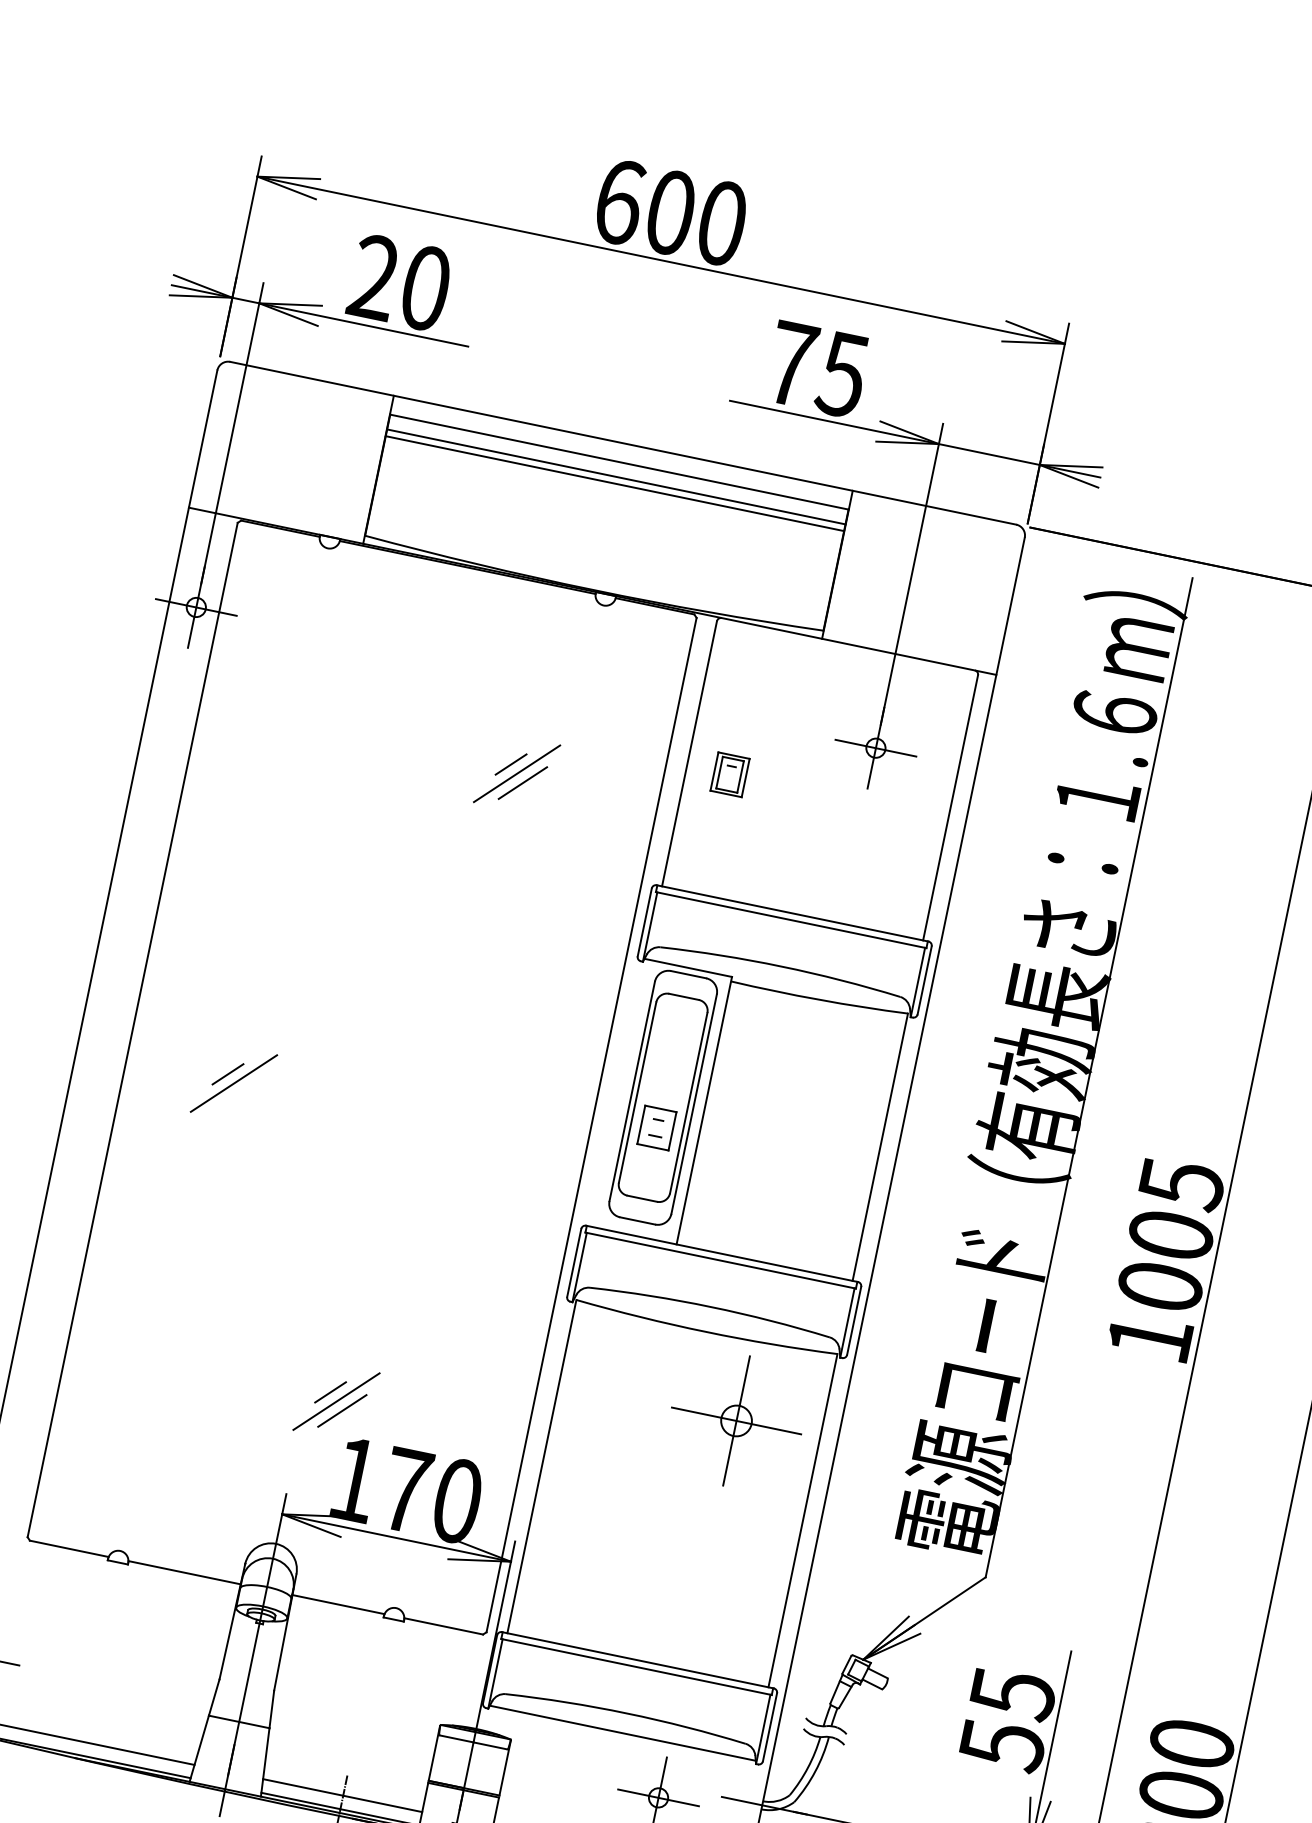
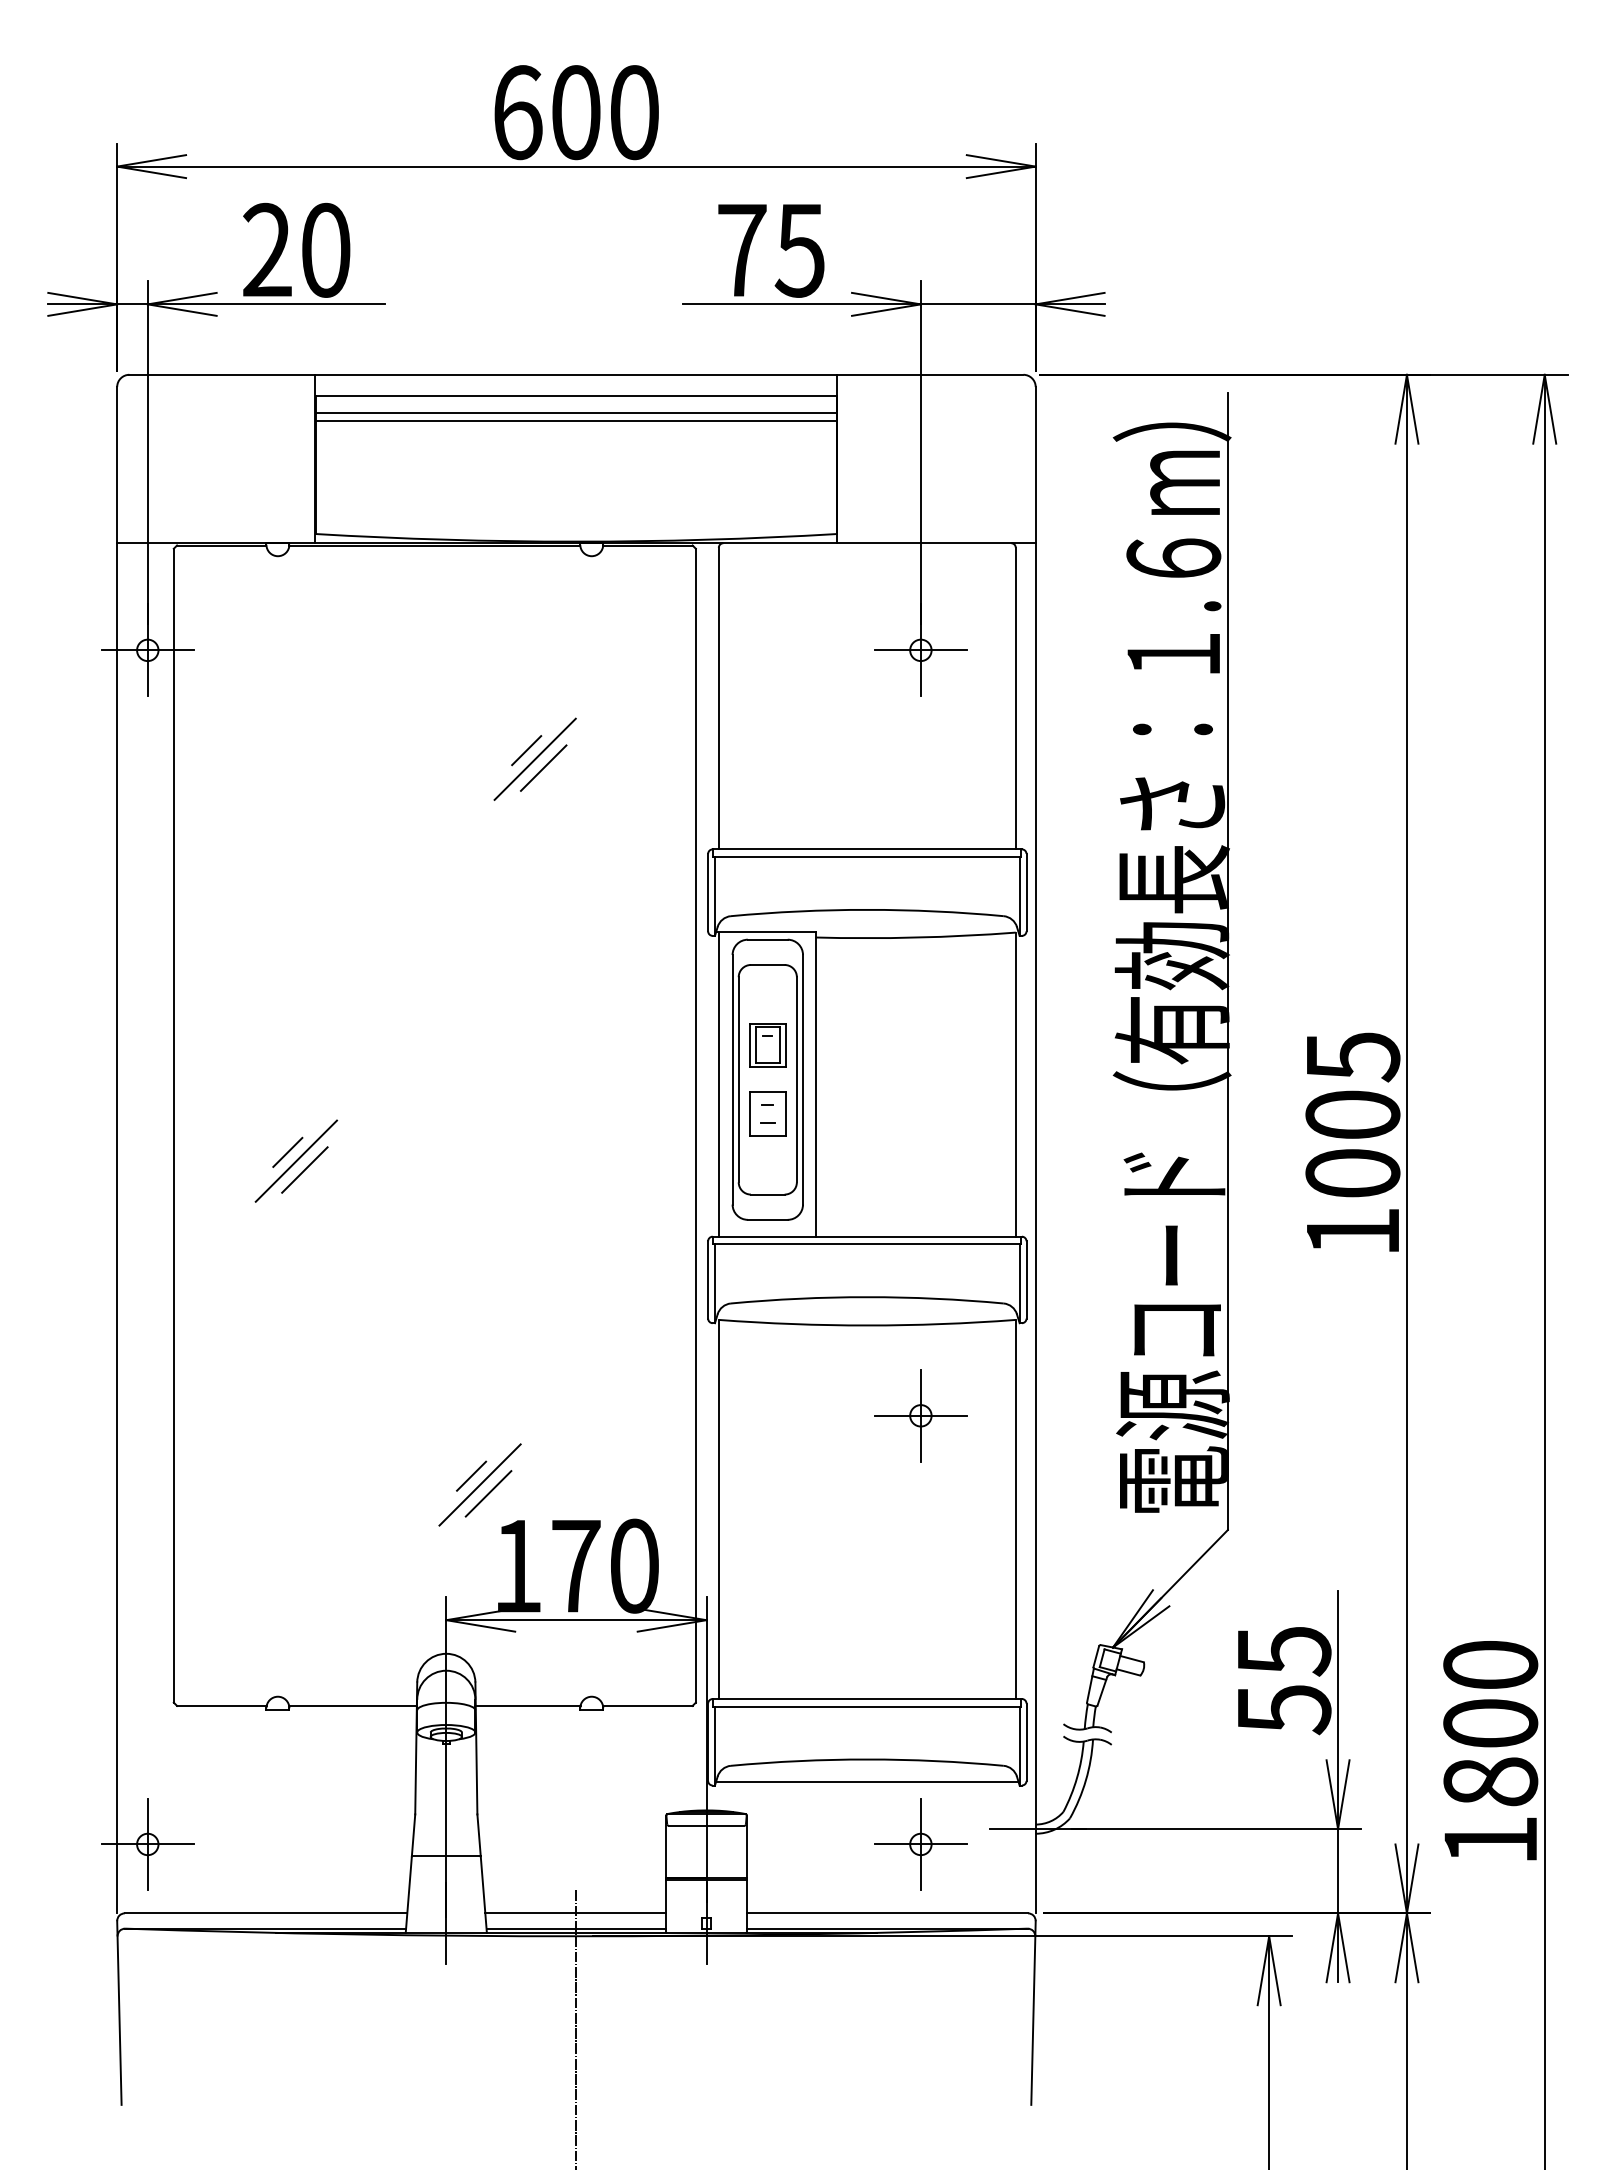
part: (729, 774) -> (767, 1045), moved
line: (239, 1092) -> (304, 1169), added
line: (618, 1092) -> (718, 1084), added
part: (736, 1420) -> (920, 1415), size x0.62

